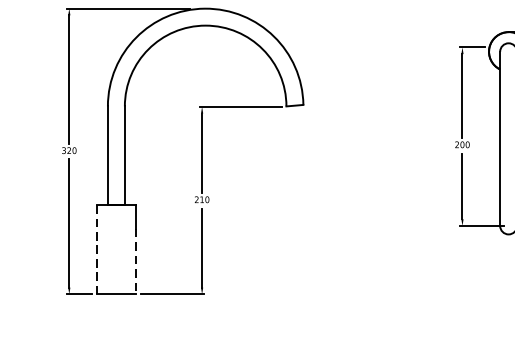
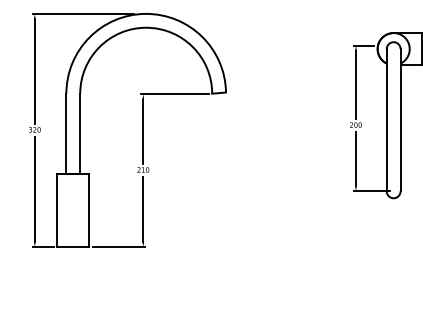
line: (97, 250) -> (57, 211), dashed -> solid
line: (136, 261) -> (89, 220), dashed -> solid

